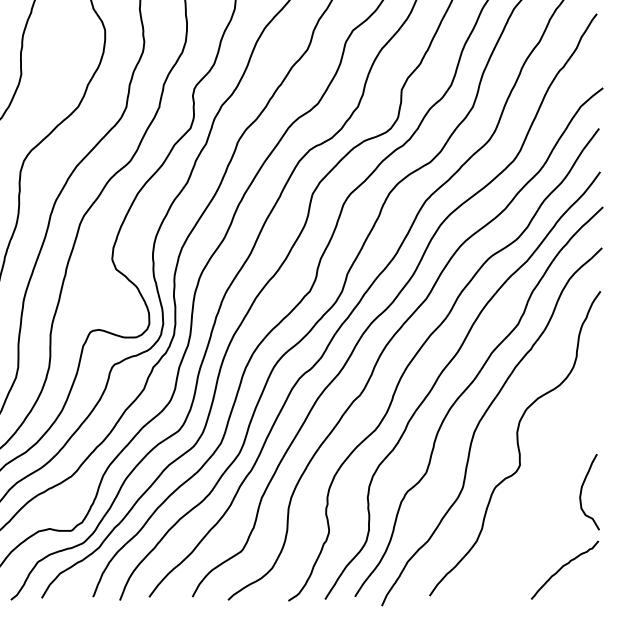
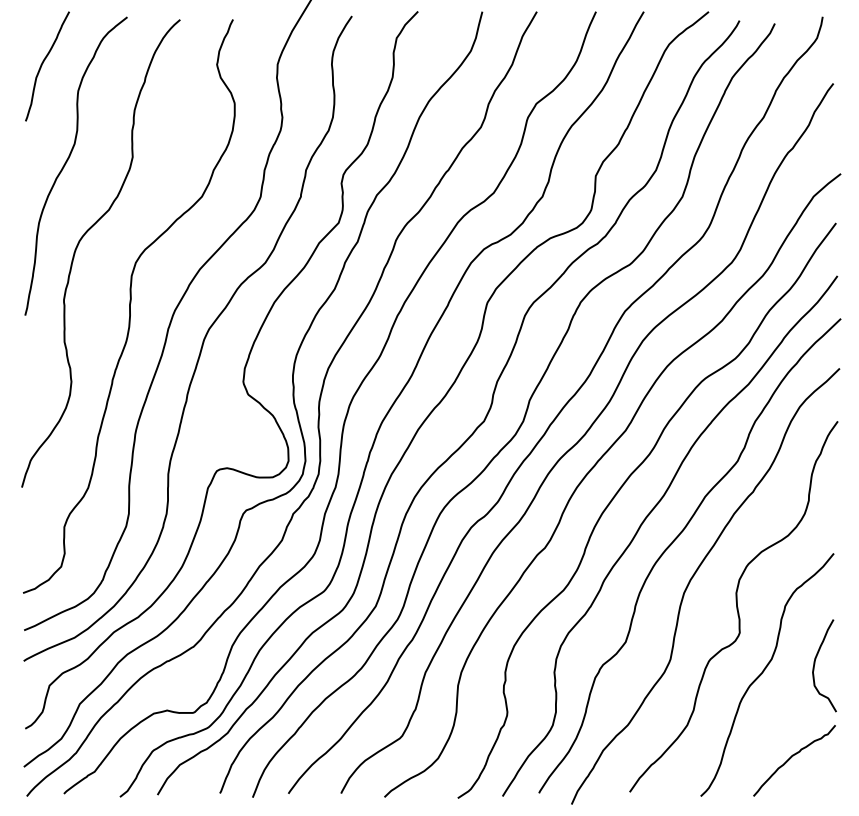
curve: (540, 496) -> (764, 671), added

